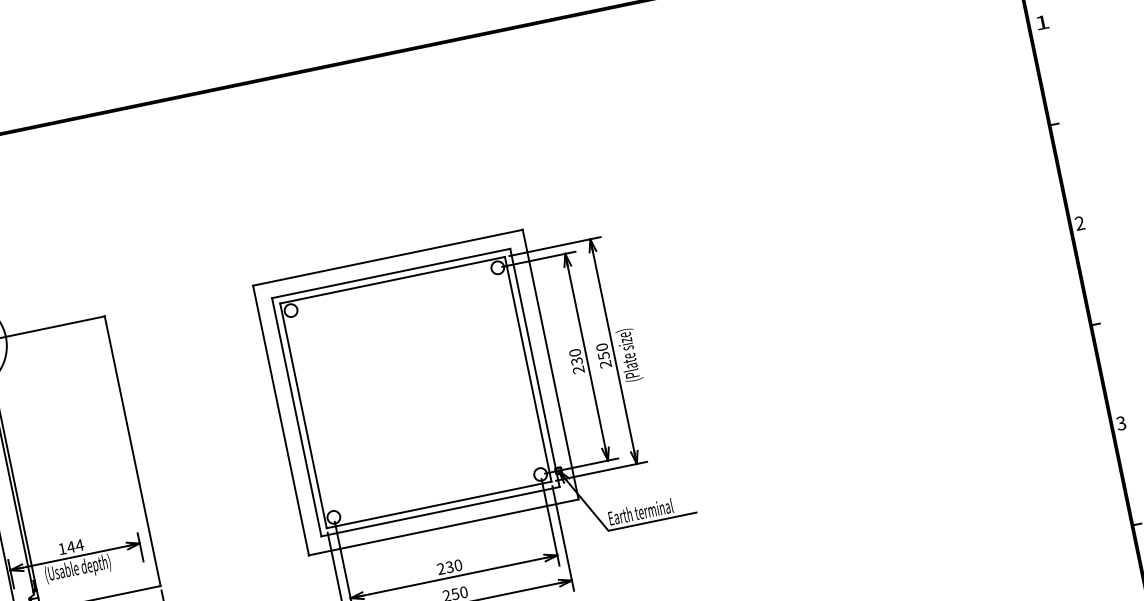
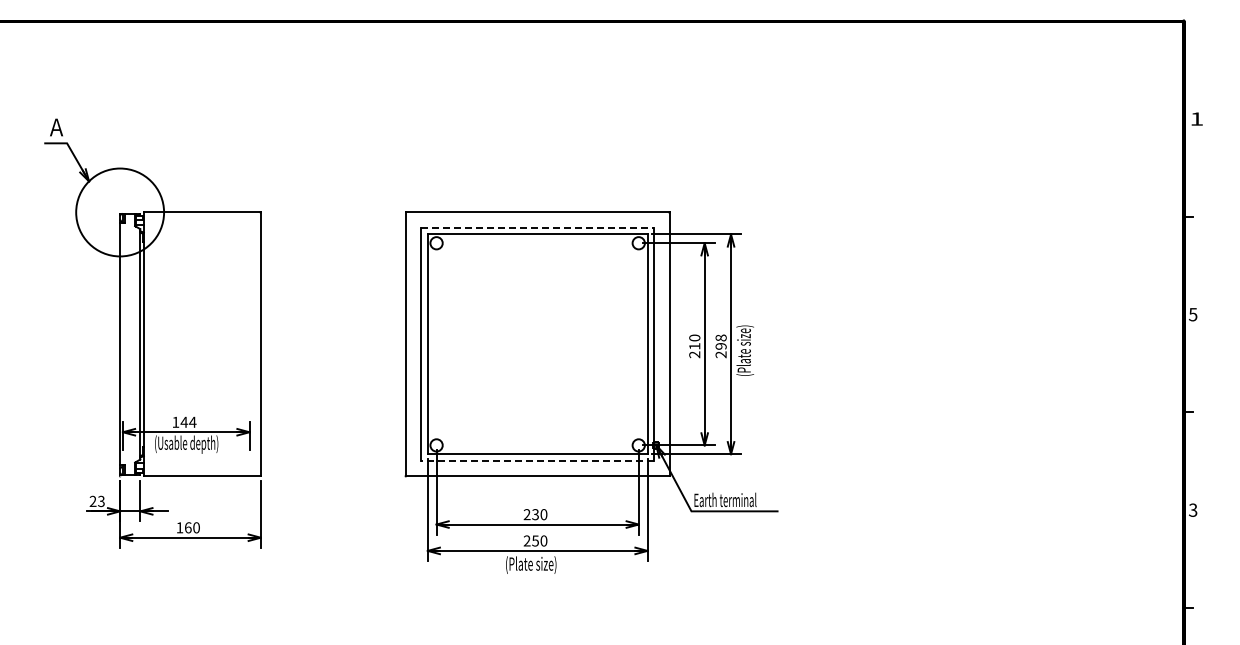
text: (1079, 223) -> (1192, 314), 2 -> 5
line: (391, 272) -> (538, 227), solid -> dashed
text: (602, 350) -> (720, 341), 250 -> 298
text: (576, 361) -> (694, 346), 230 -> 210
line: (440, 511) -> (537, 460), solid -> dashed

